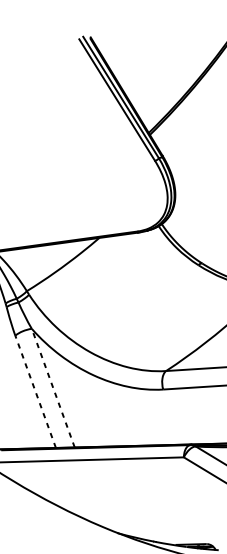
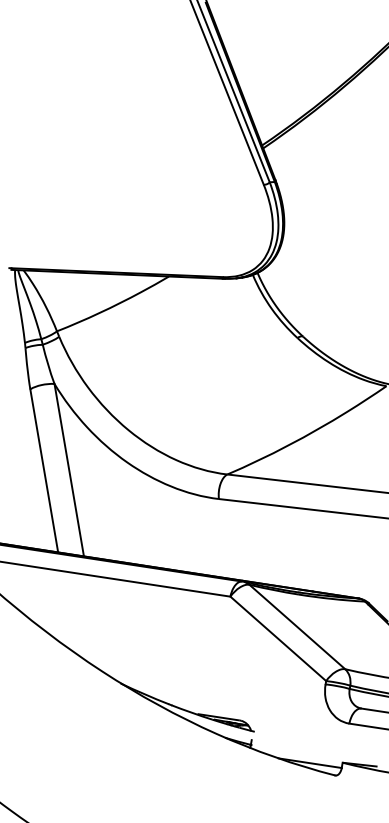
line: (53, 387) -> (69, 469), dashed -> solid
line: (35, 391) -> (44, 470), dashed -> solid

